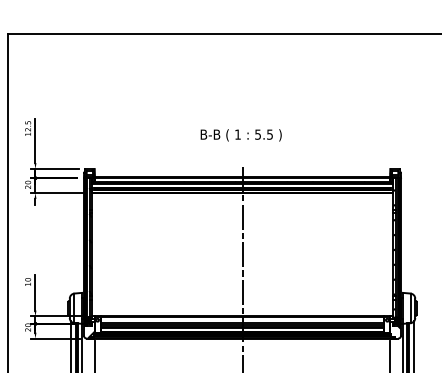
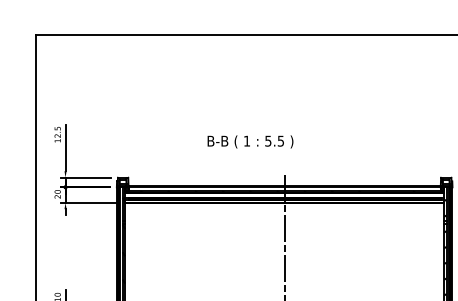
text: (240, 135) -> (249, 142), moved

